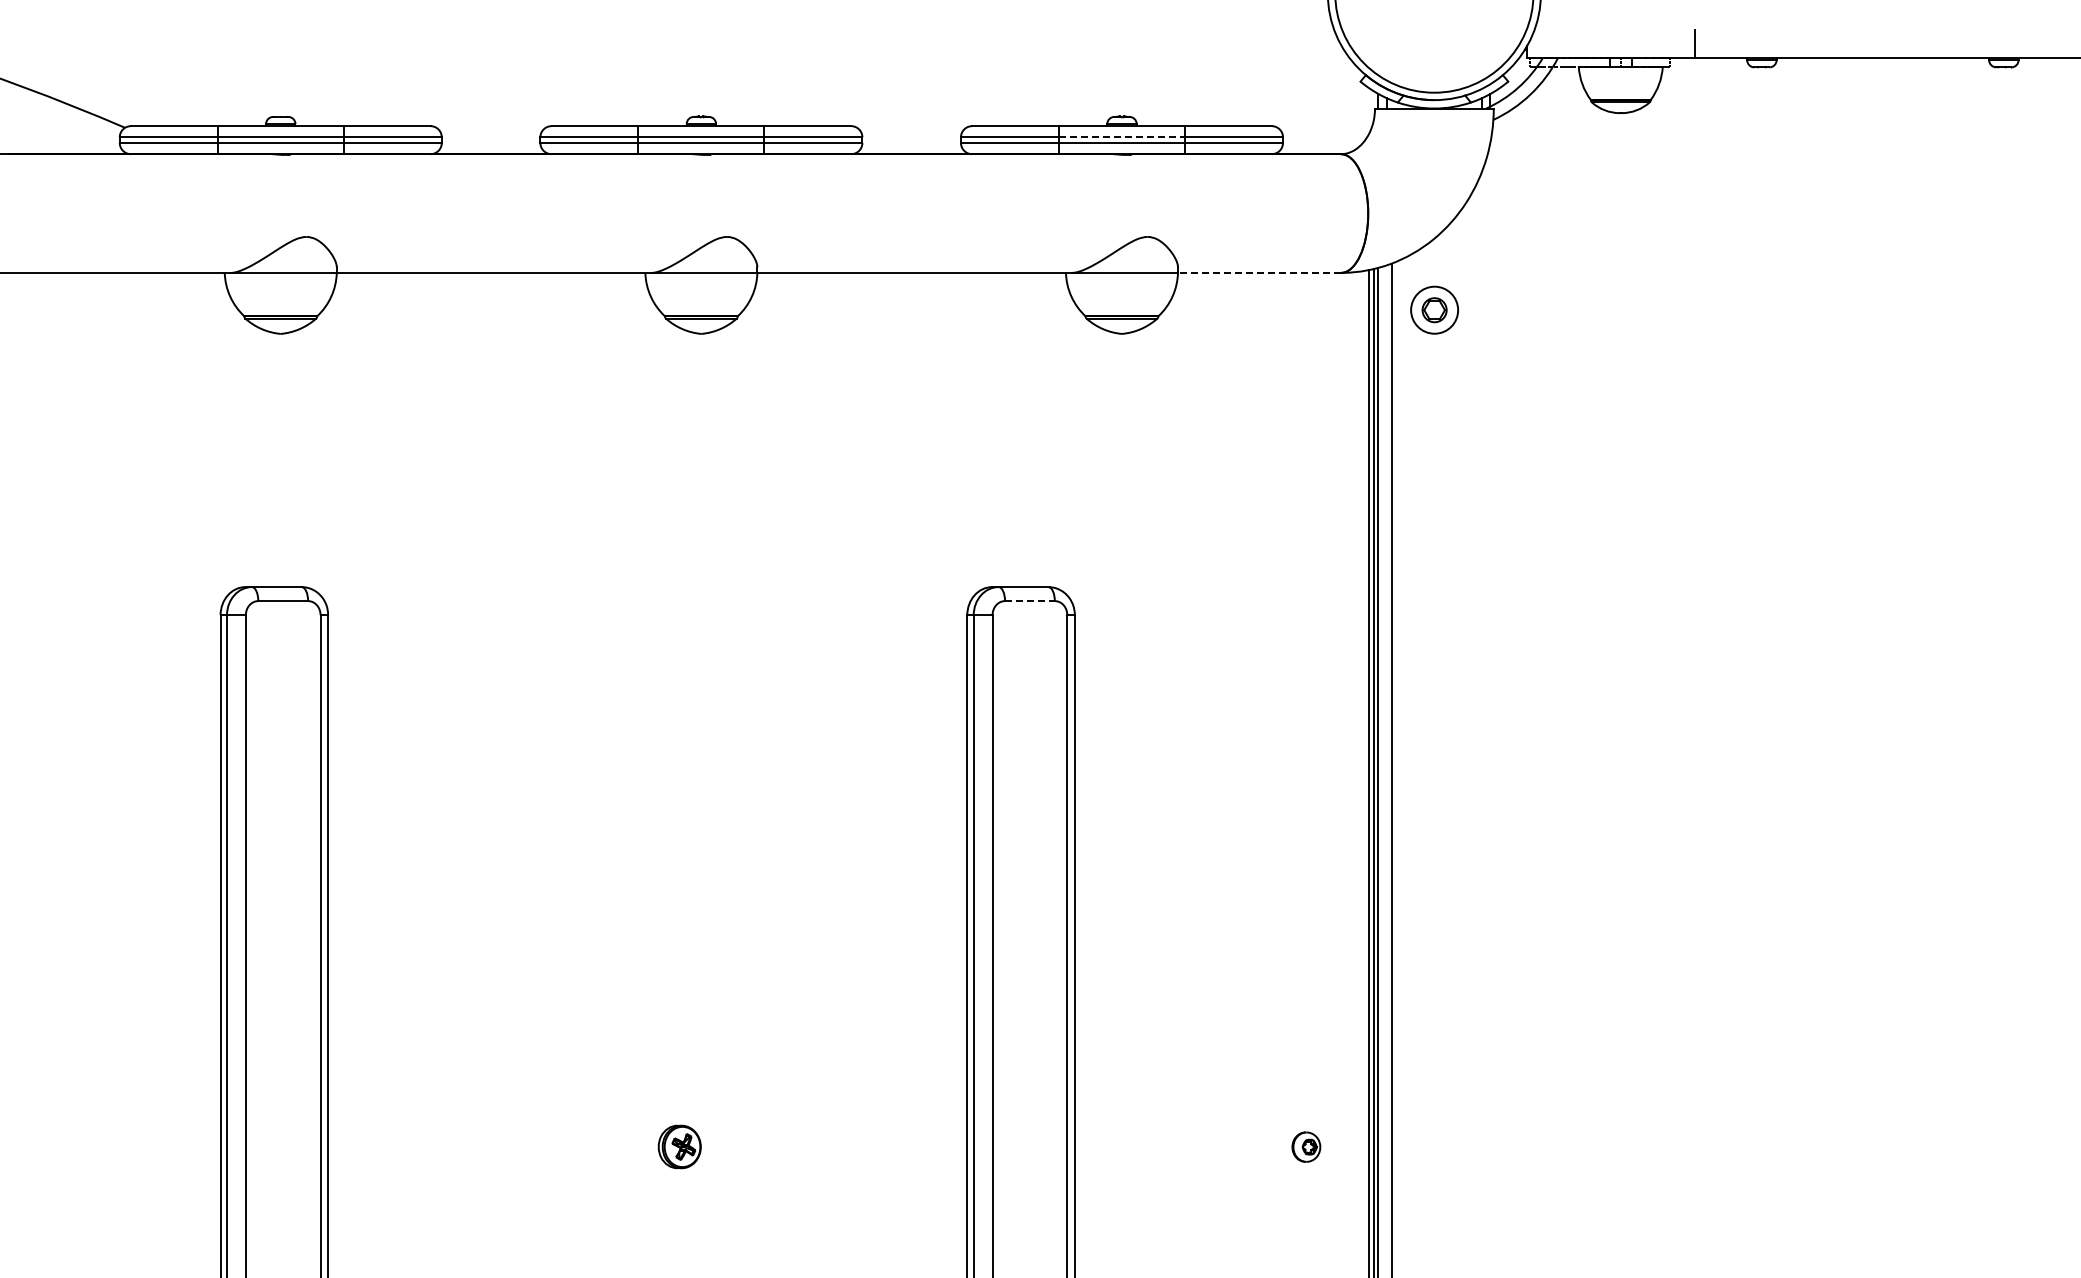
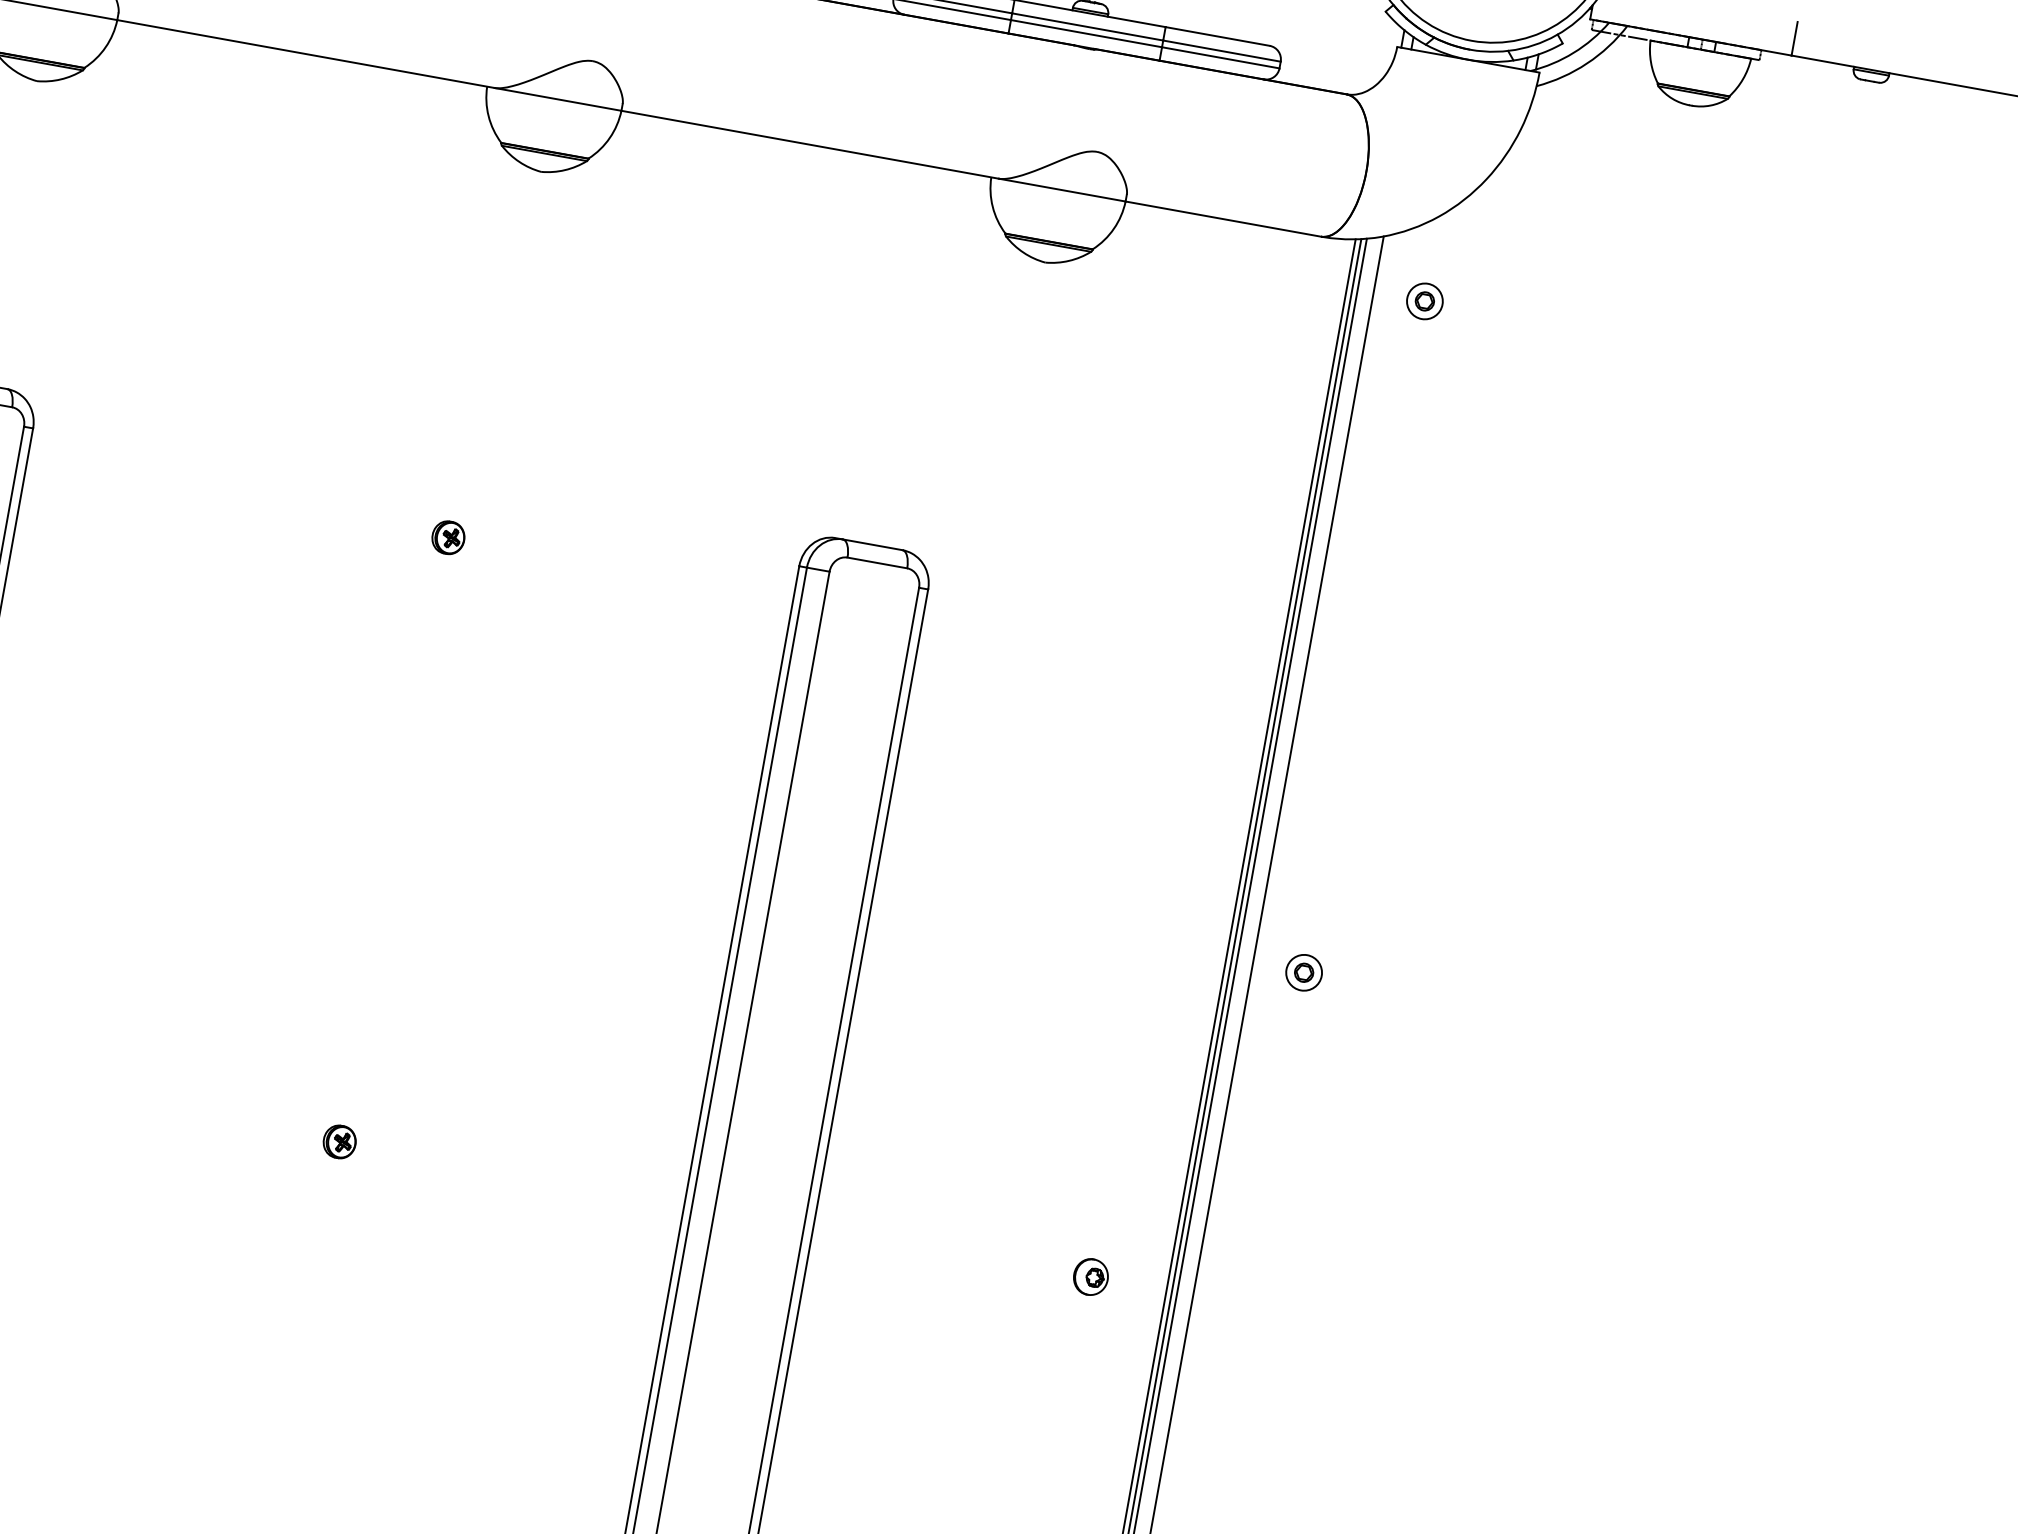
line: (1122, 137) -> (1088, 27), dashed -> solid
line: (1259, 272) -> (1223, 218), dashed -> solid
part: (1433, 309) -> (1423, 300), size x0.62
line: (1029, 601) -> (876, 563), dashed -> solid
part: (679, 642) -> (448, 537), added
part: (1433, 869) -> (1303, 971), added
part: (679, 1147) -> (339, 1142), size x0.62

